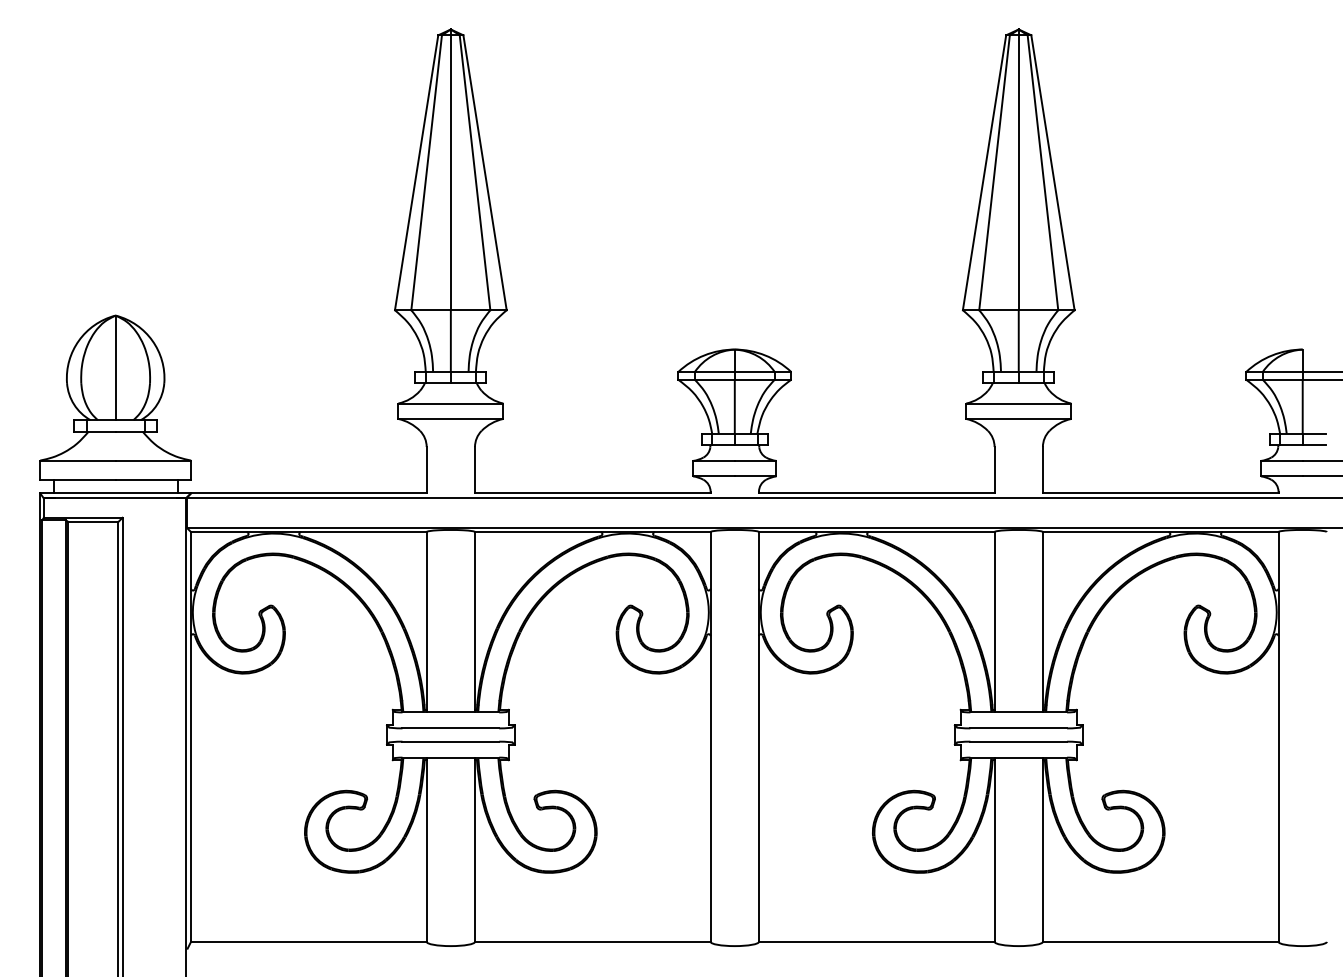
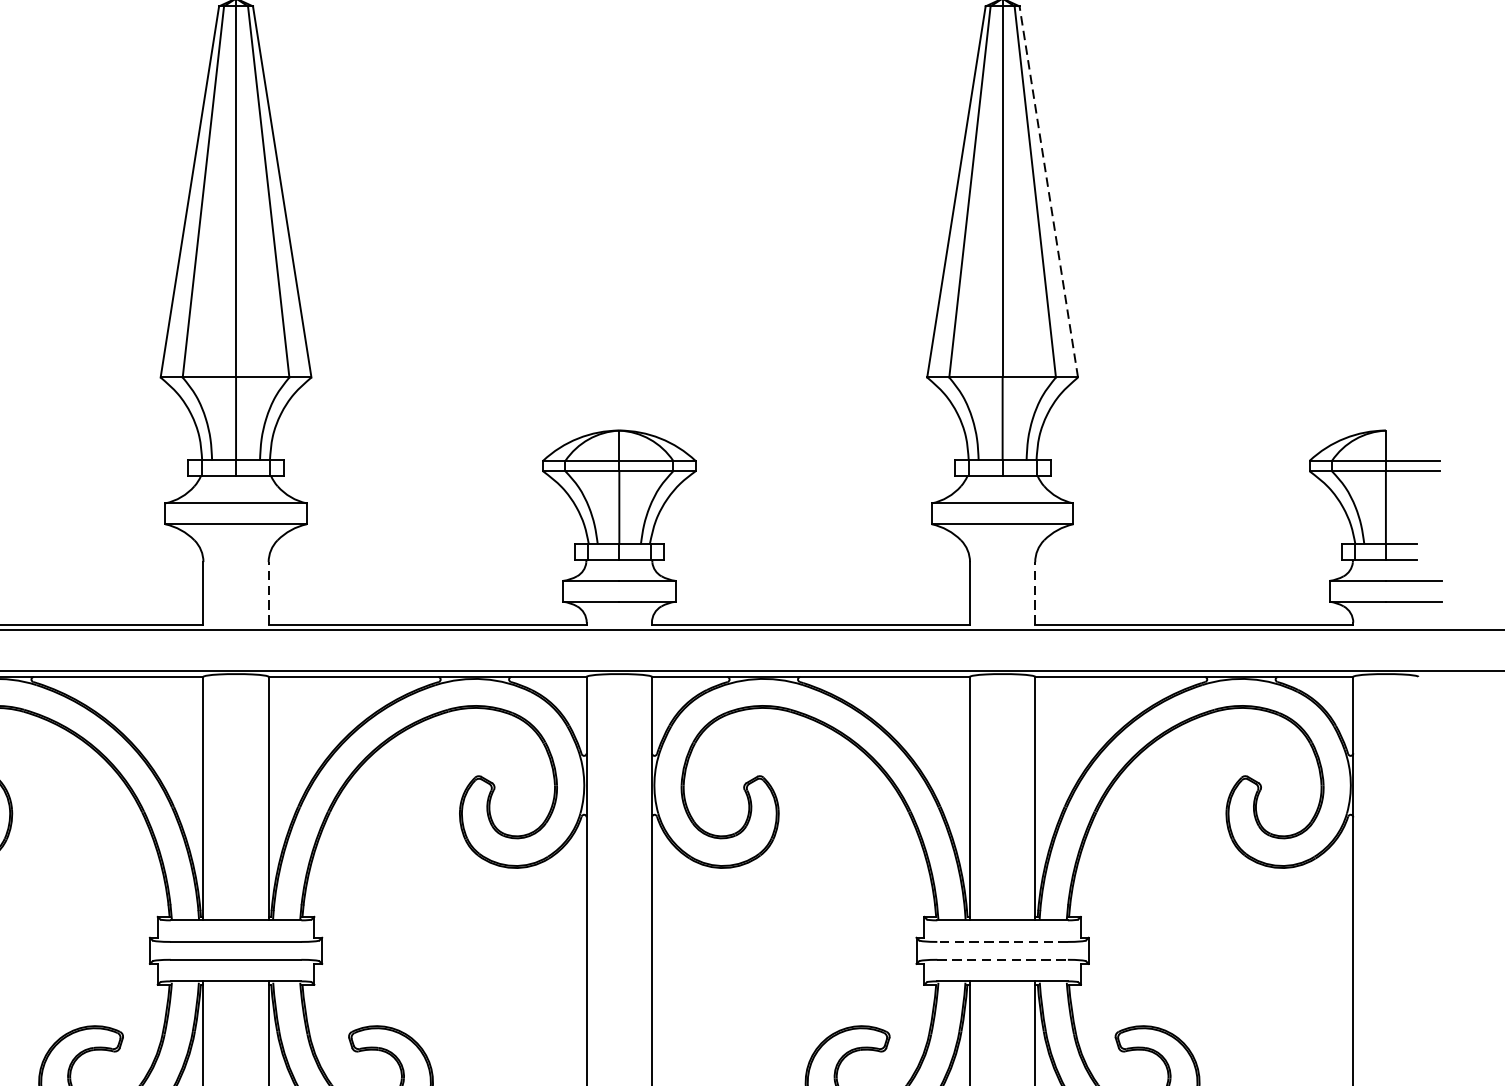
line: (1052, 172) -> (1048, 191), solid -> dashed
line: (475, 469) -> (269, 592), solid -> dashed
line: (1042, 469) -> (1034, 592), solid -> dashed
line: (1018, 728) -> (1002, 942), solid -> dashed
line: (1019, 741) -> (1003, 959), solid -> dashed

